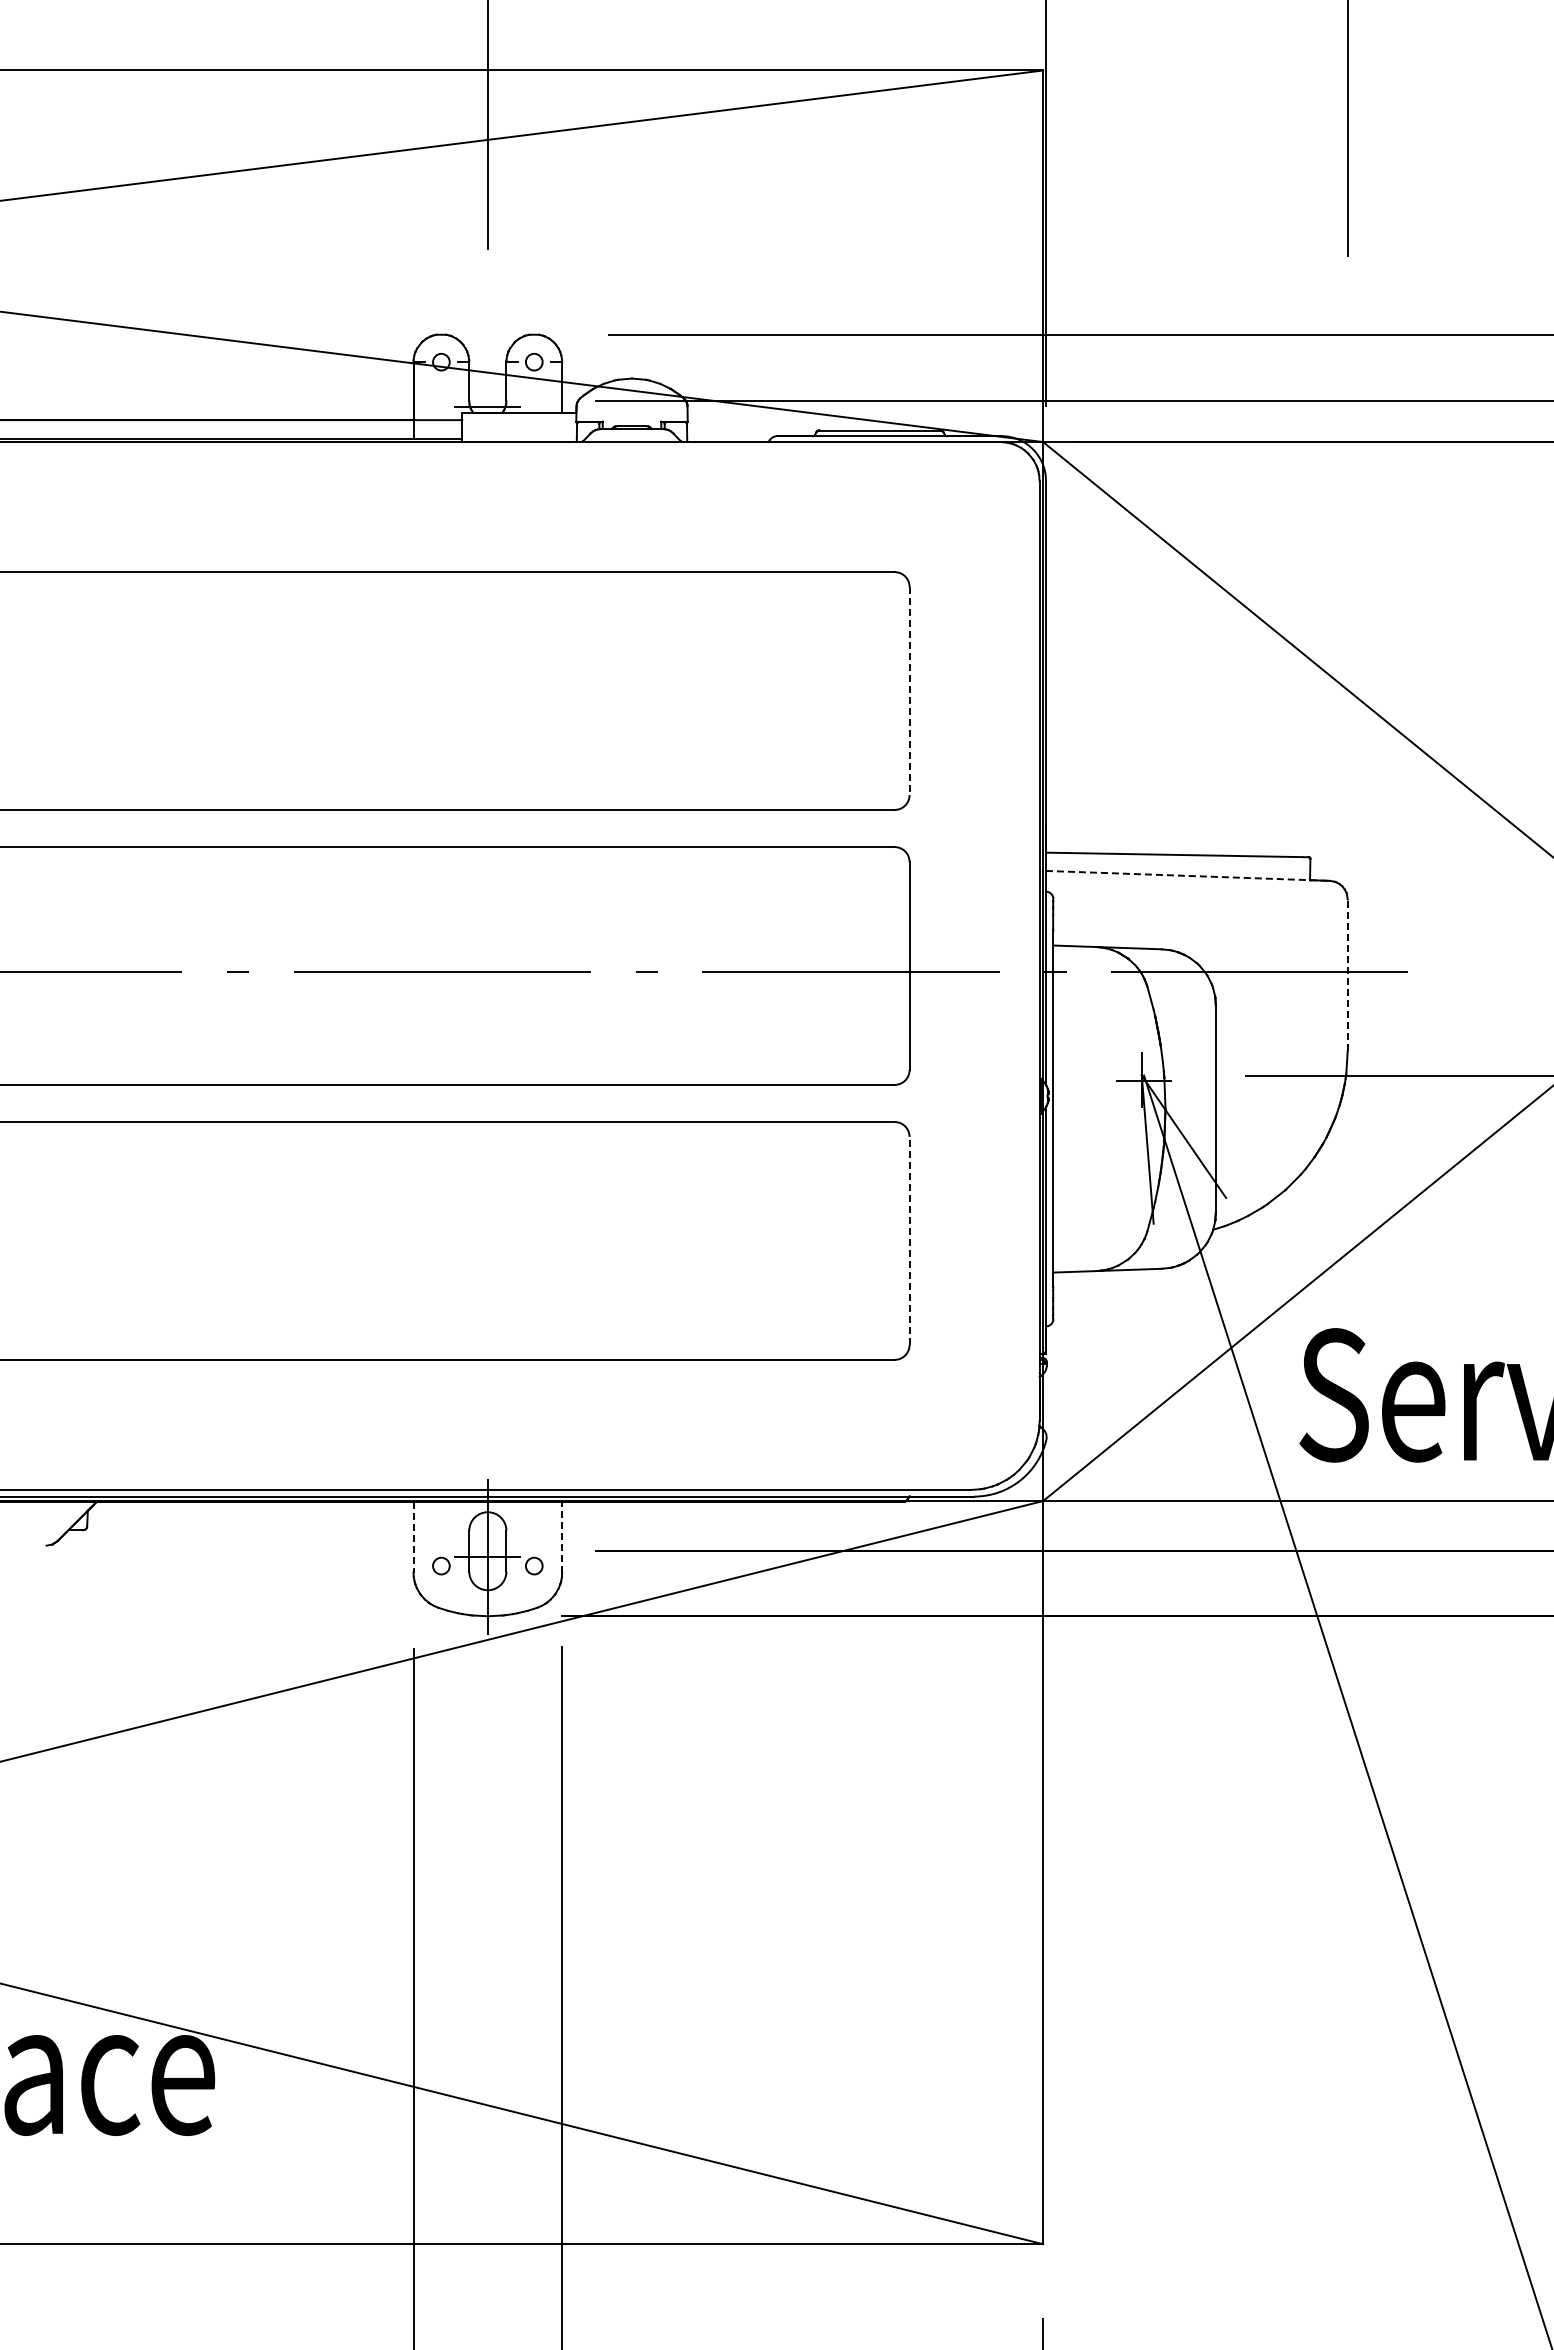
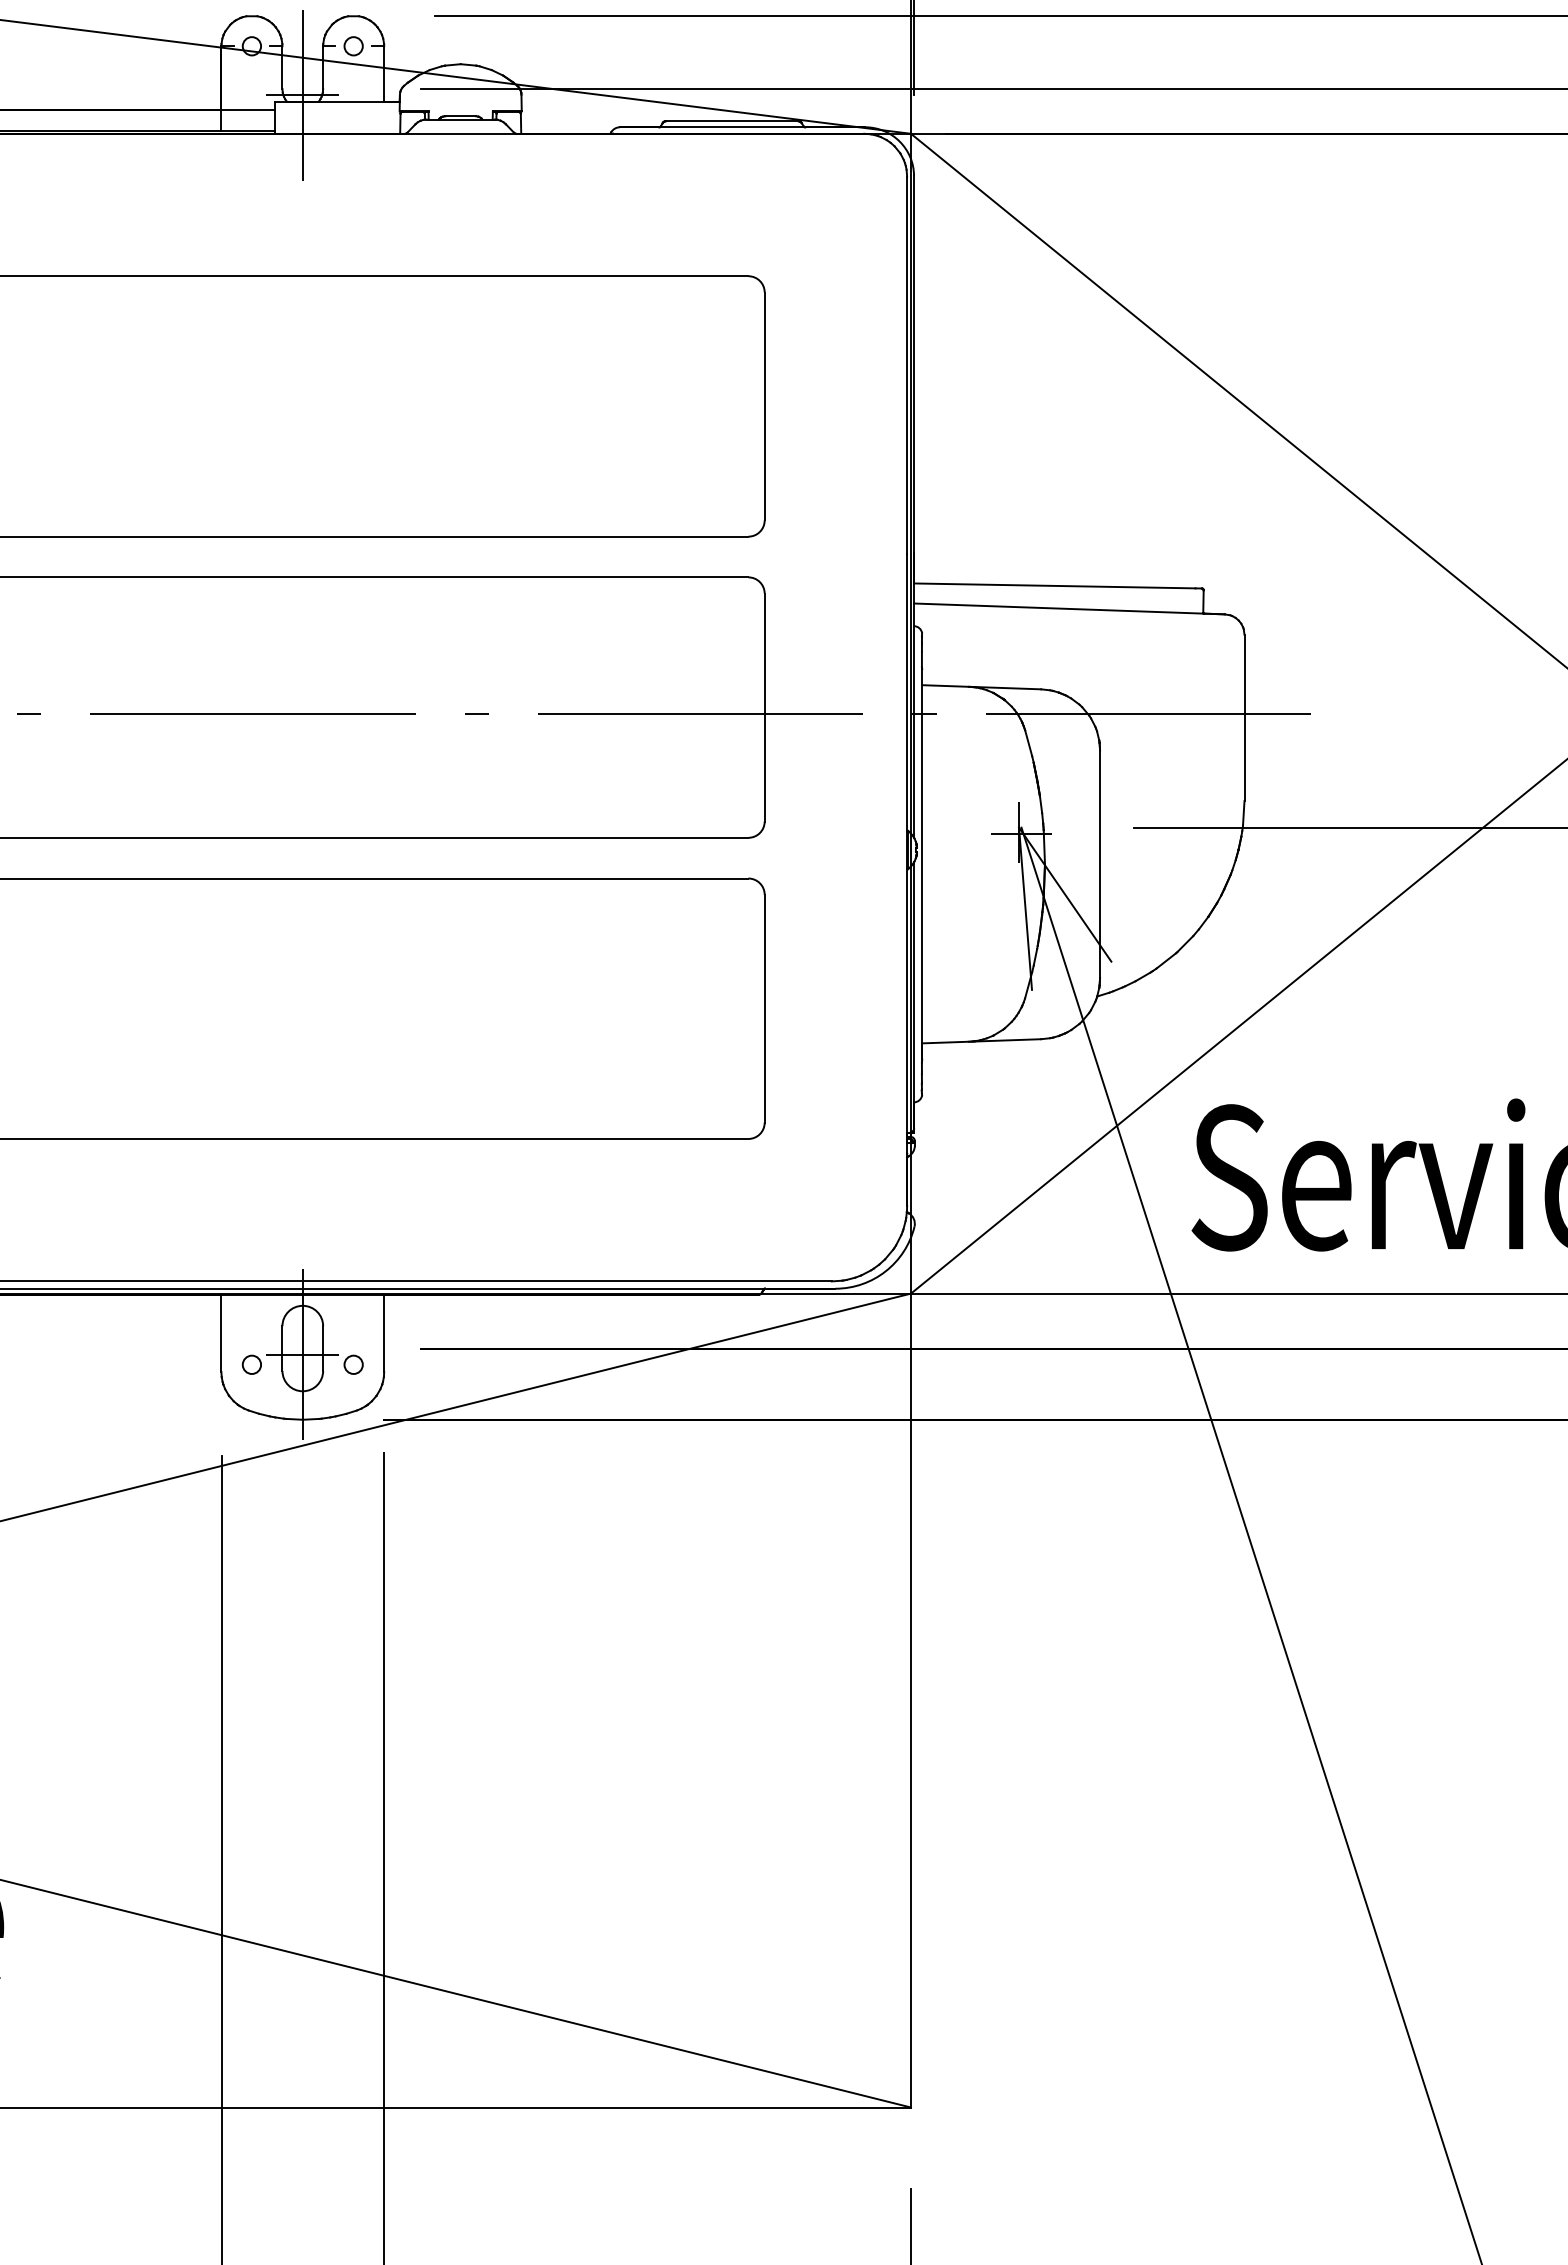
line: (487, 406) -> (302, 94), added
line: (909, 691) -> (764, 406), dashed -> solid
line: (1187, 875) -> (1069, 608), dashed -> solid
line: (1347, 975) -> (1244, 718), dashed -> solid
line: (909, 1240) -> (764, 1008), dashed -> solid
line: (562, 1536) -> (384, 1332), dashed -> solid
line: (413, 1537) -> (221, 1333), dashed -> solid

